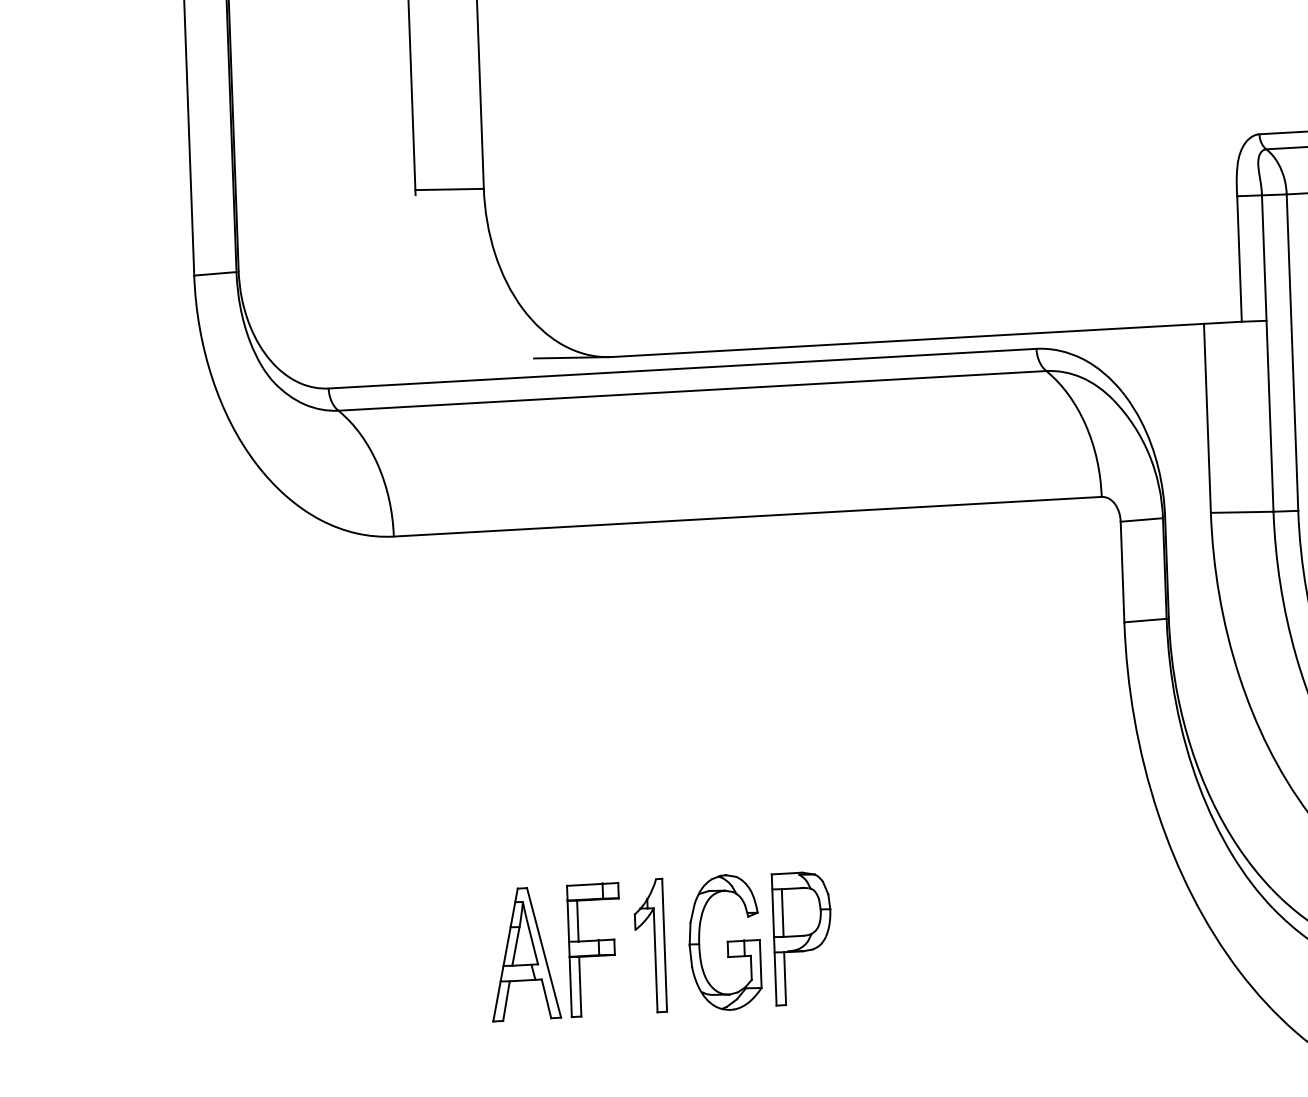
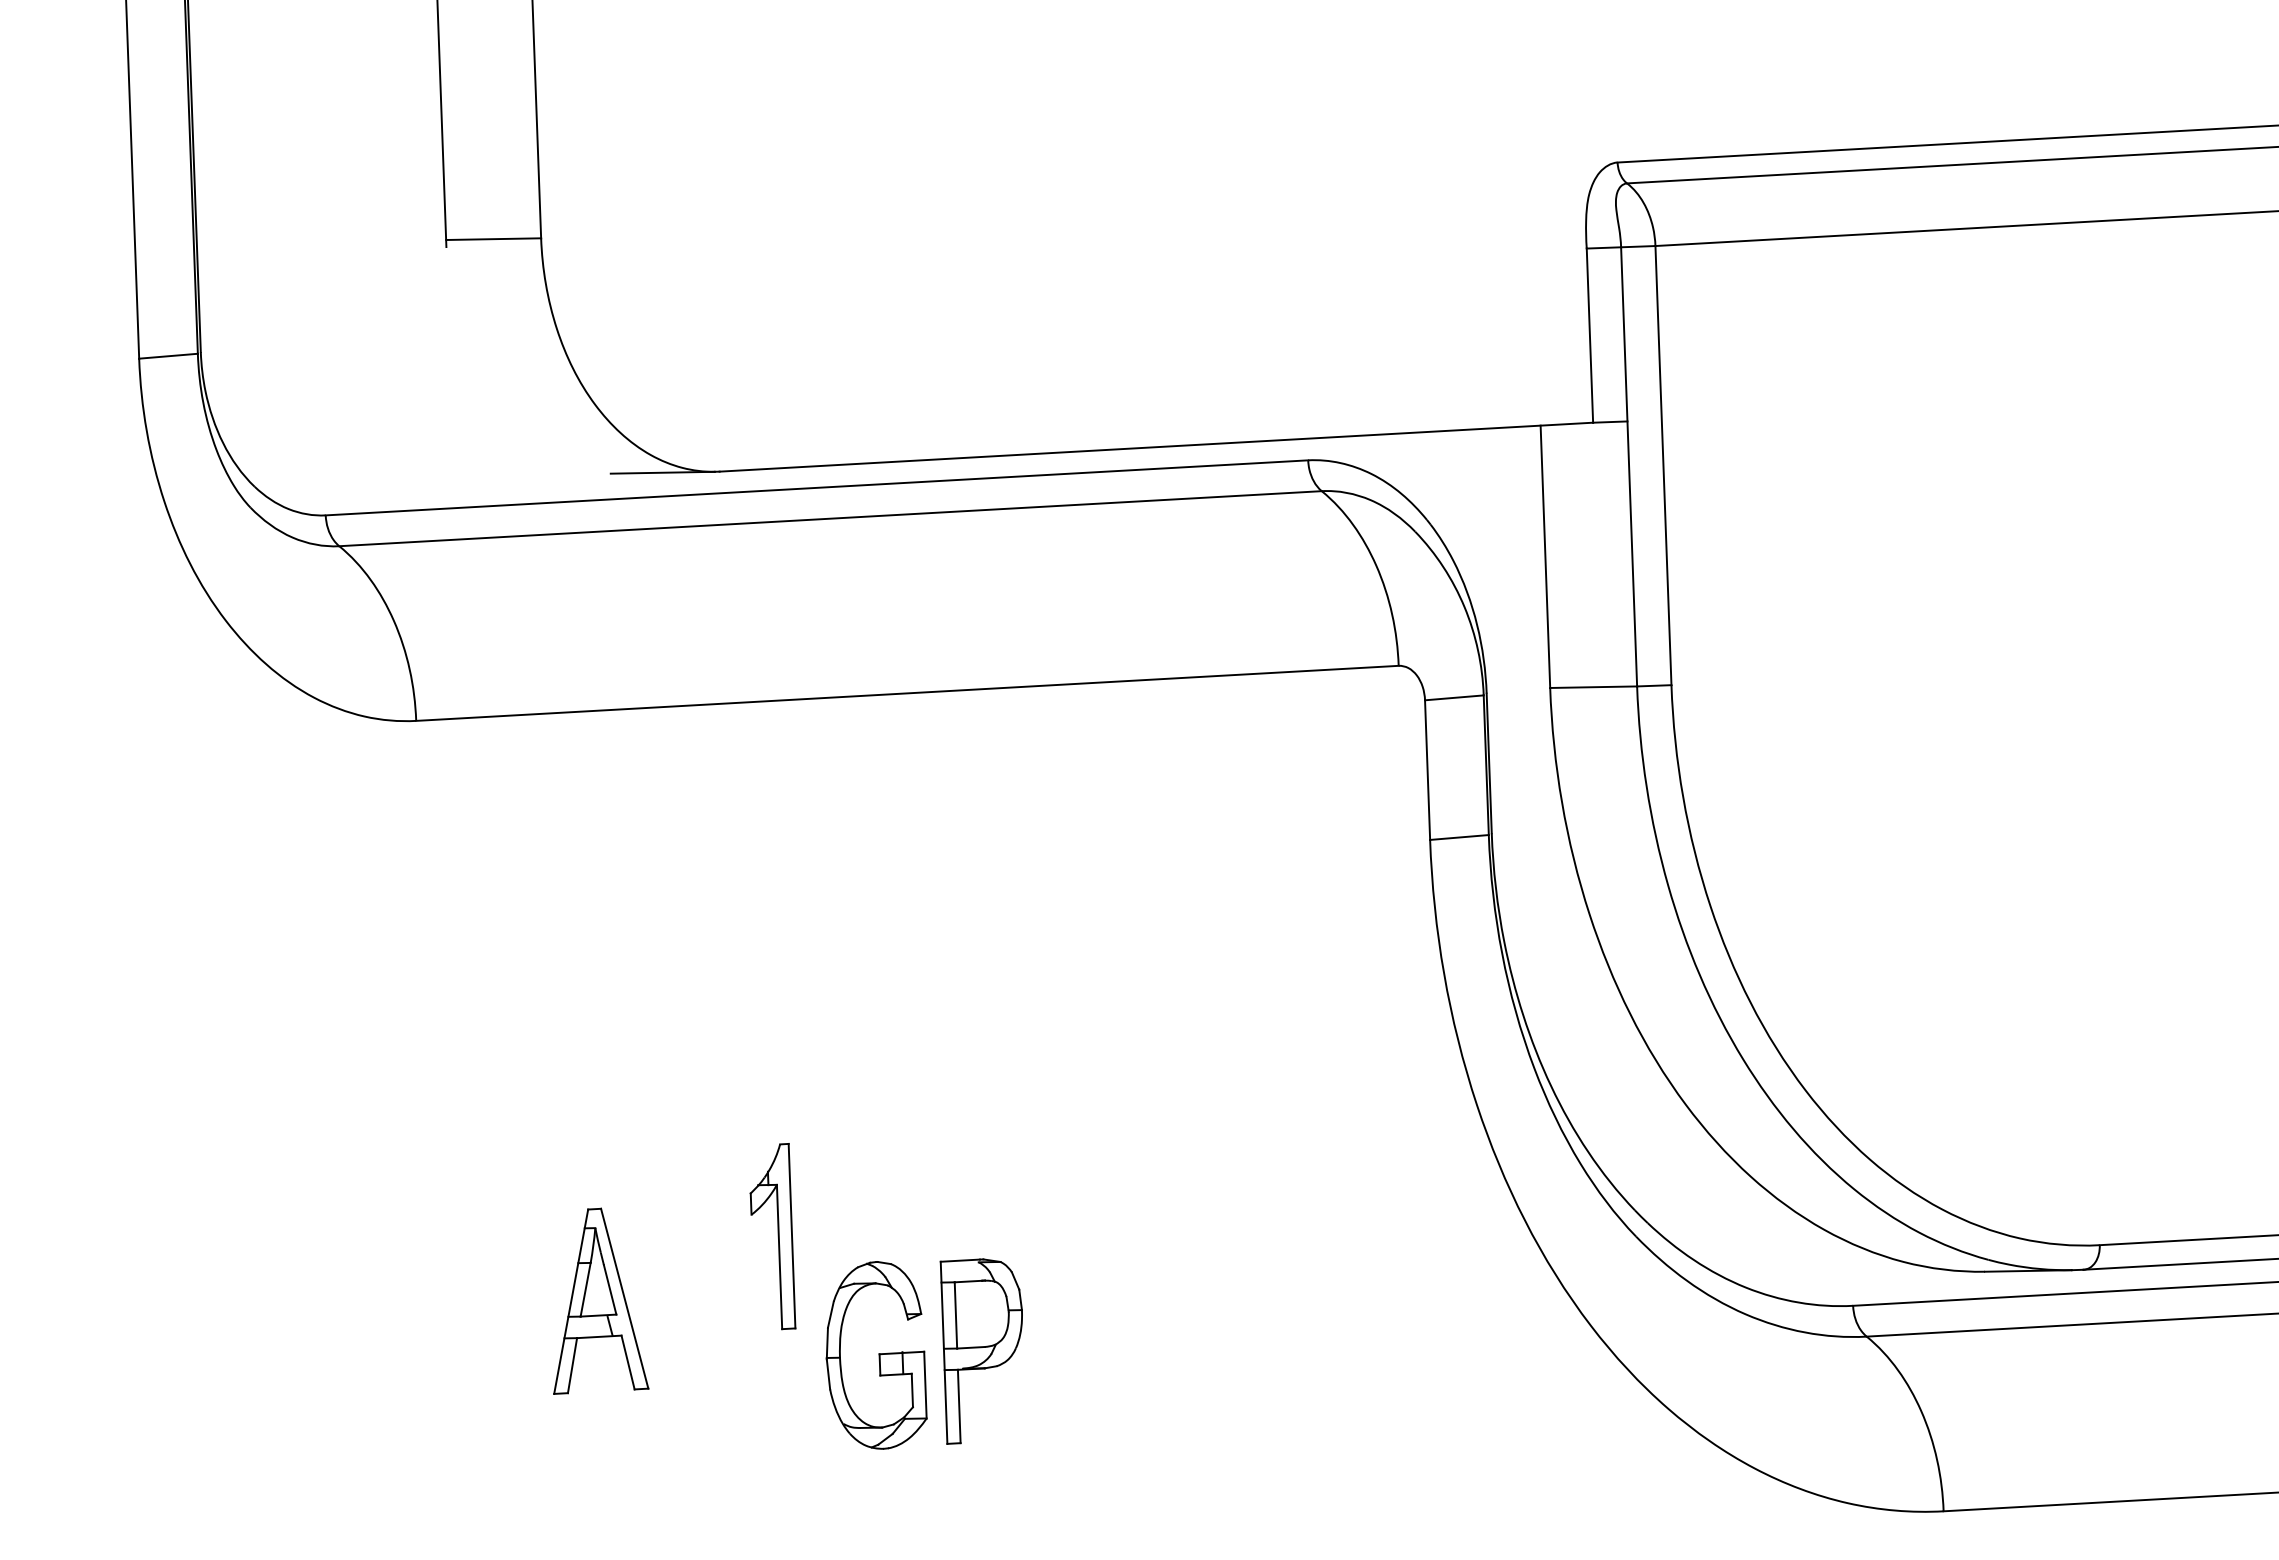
part: (800, 939) -> (980, 1351), moved
part: (725, 942) -> (876, 1355), moved
part: (650, 945) -> (772, 1236), moved
part: (592, 949) -> (692, 1294), removed

